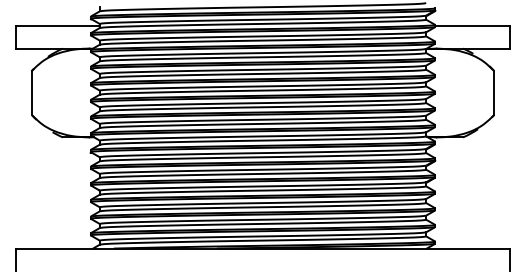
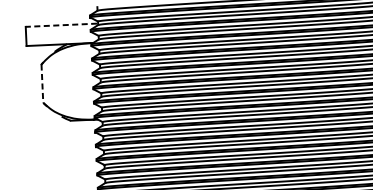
line: (56, 26) -> (60, 25), solid -> dashed
line: (32, 93) -> (42, 84), solid -> dashed

